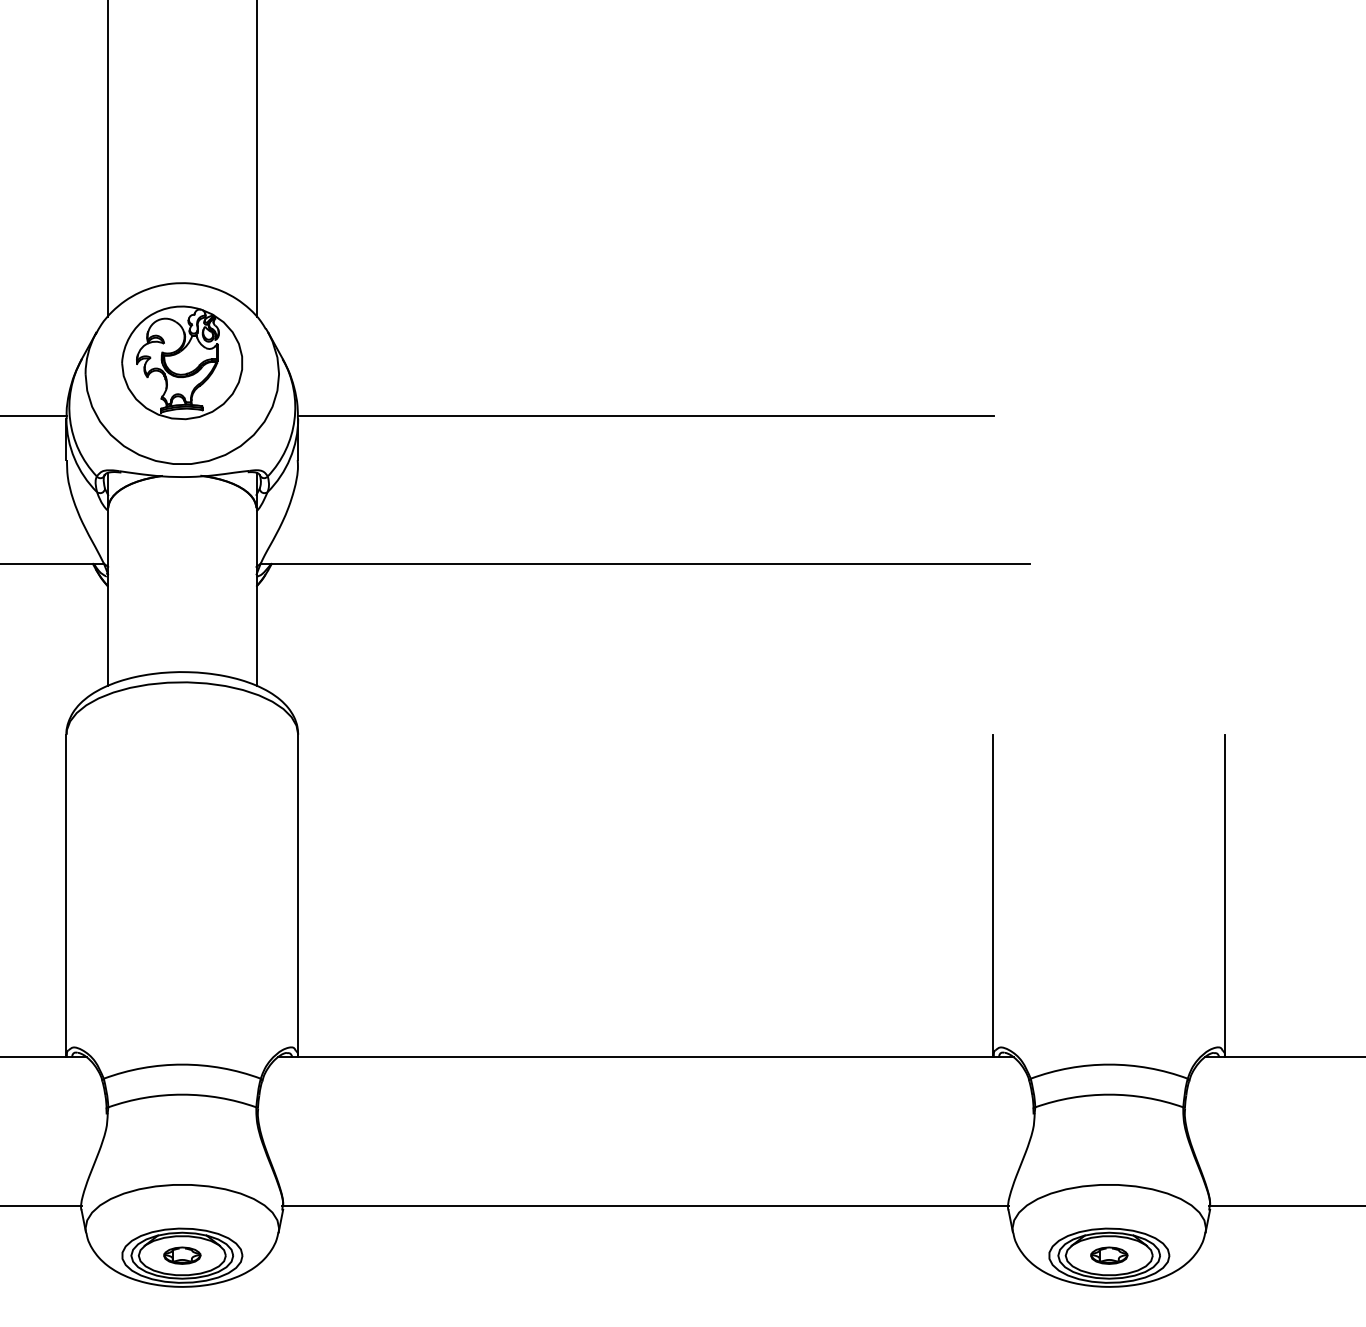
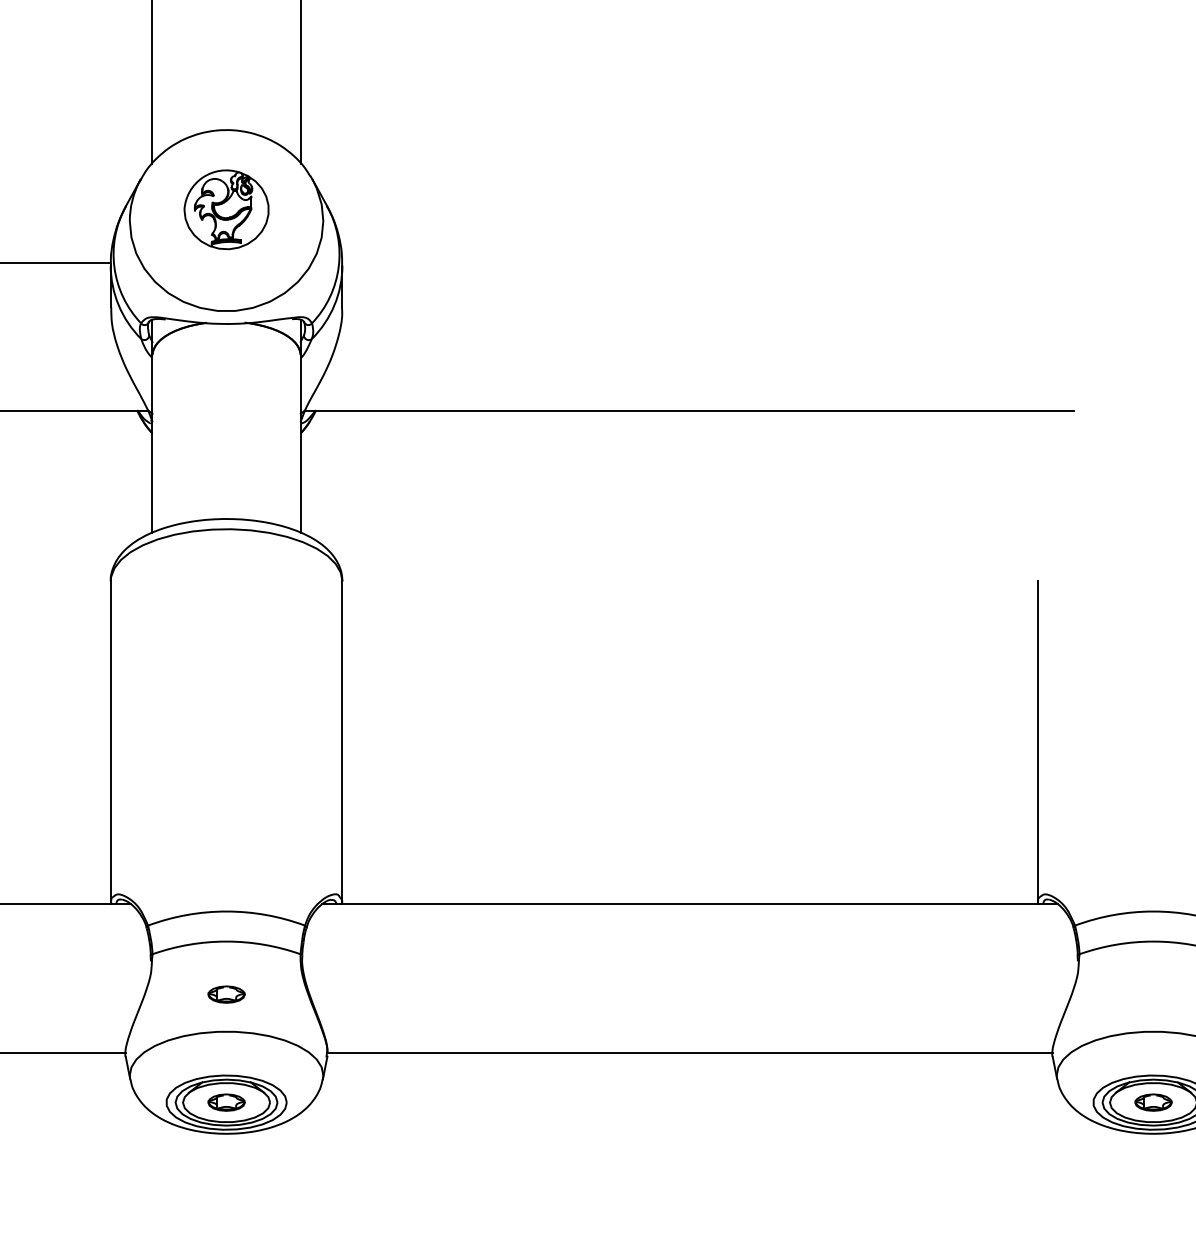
part: (182, 362) -> (226, 209), size x0.7
line: (645, 415) -> (689, 262), removed
part: (182, 1147) -> (226, 994), added

